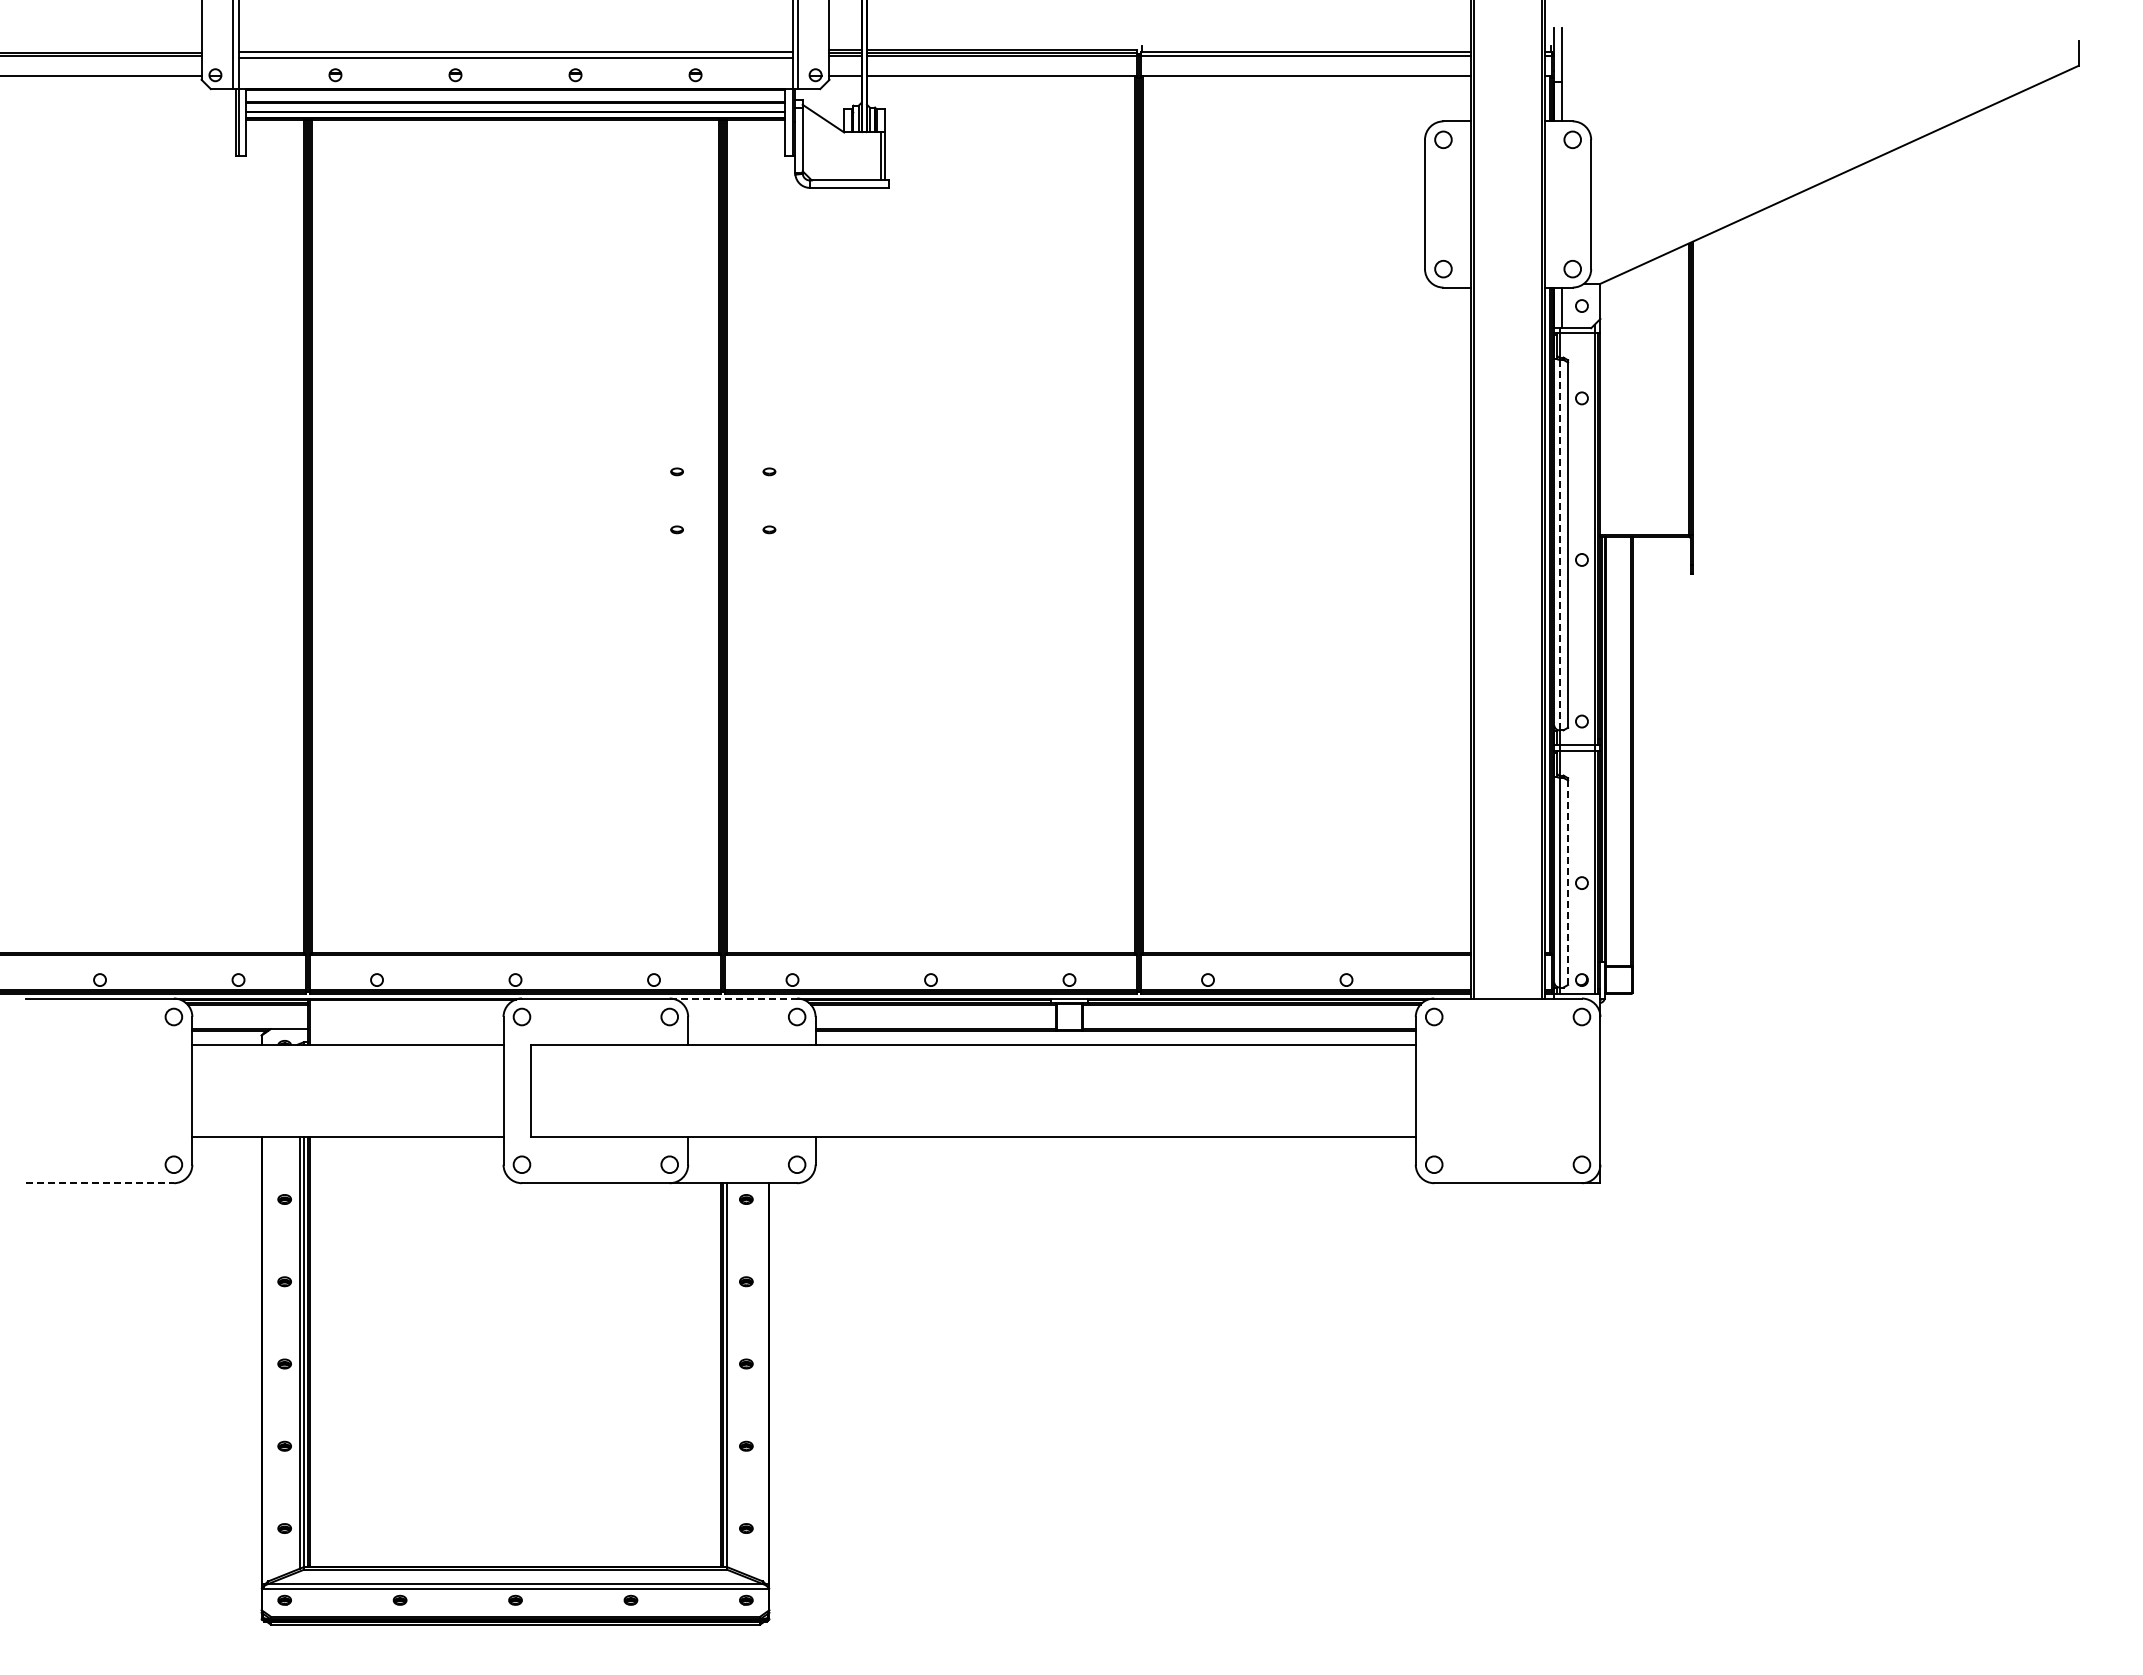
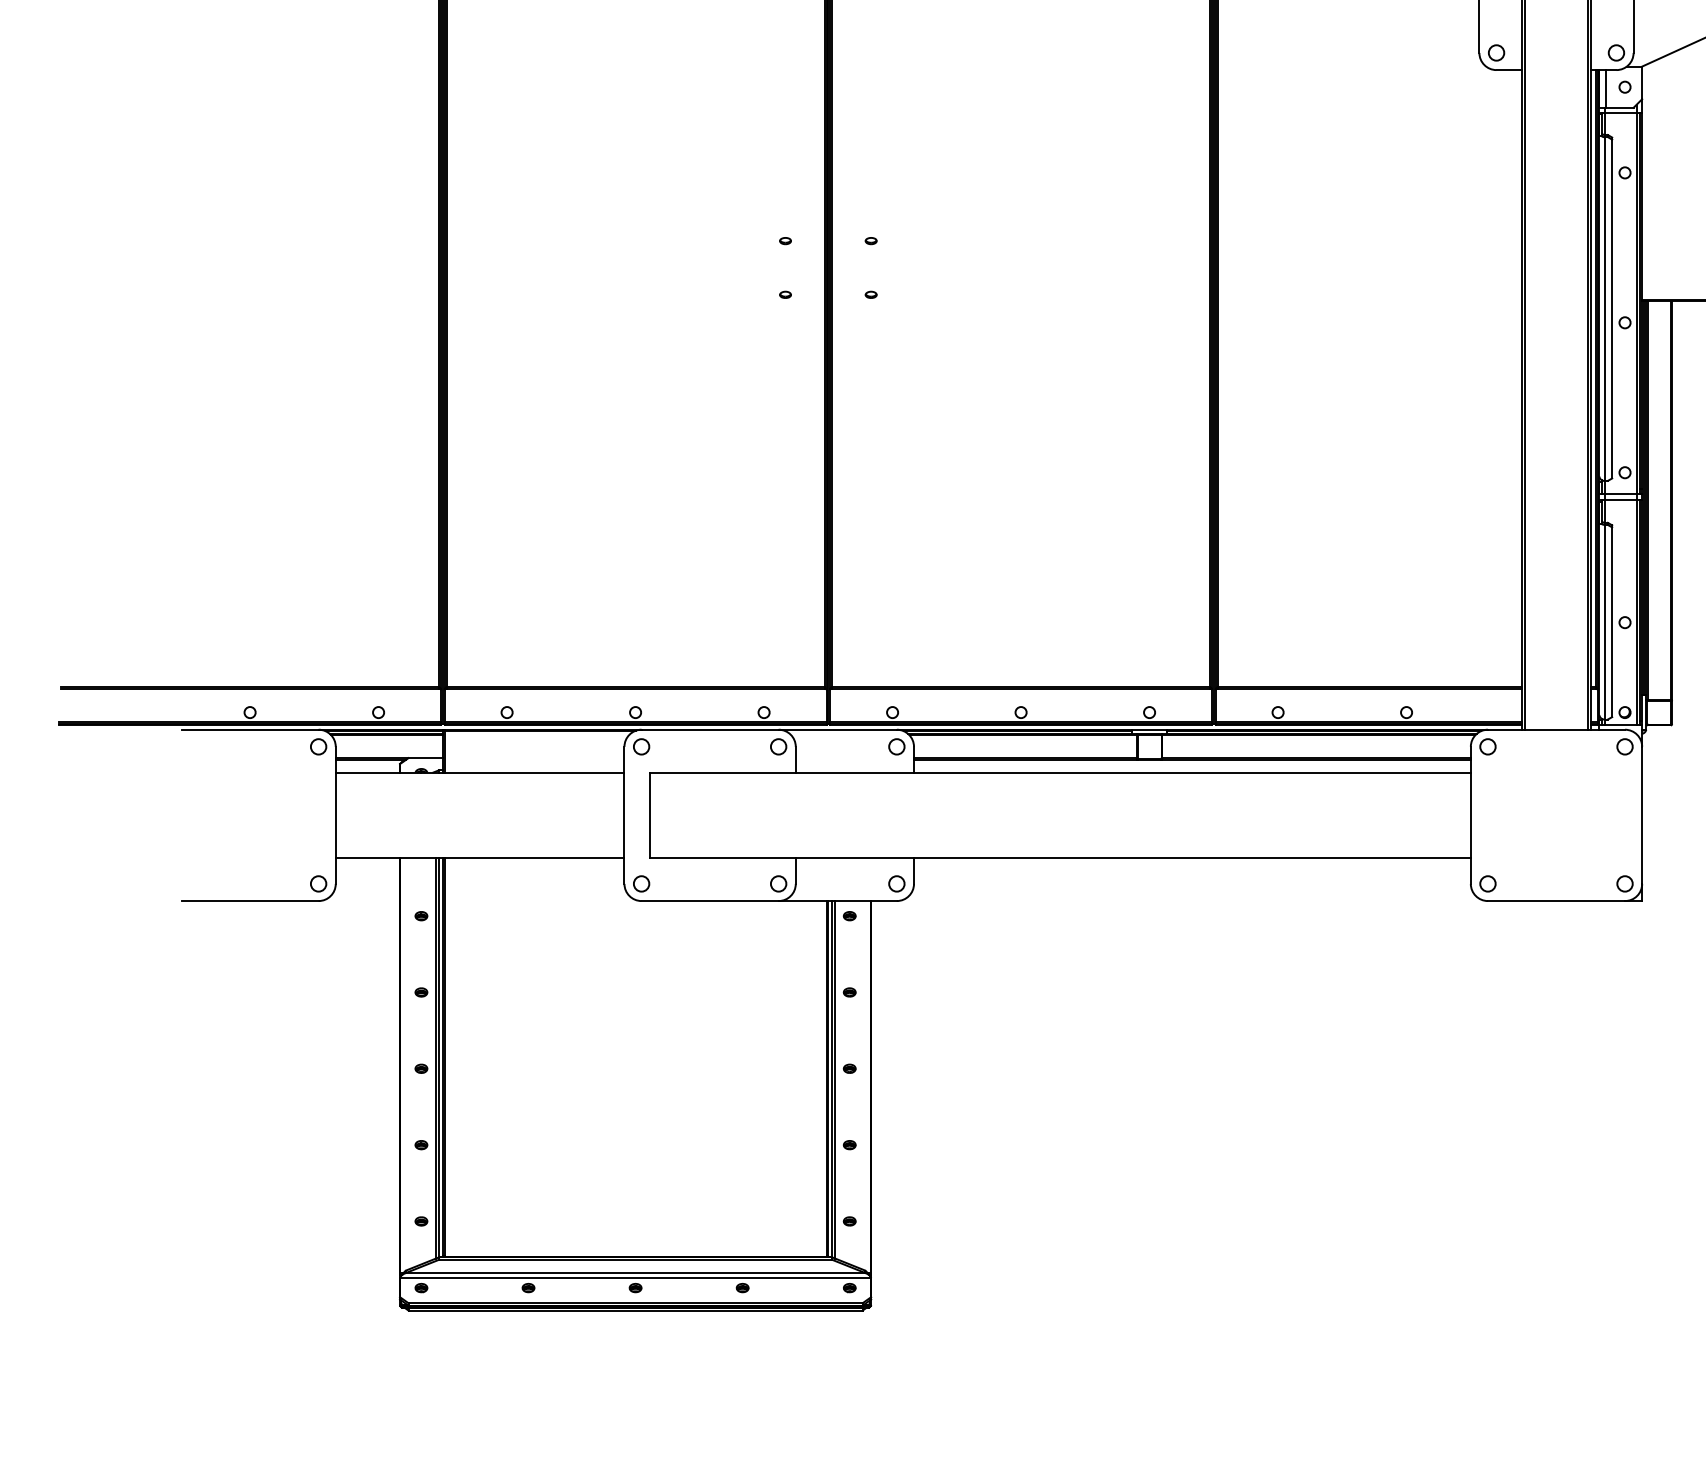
line: (1560, 544) -> (1605, 308), dashed -> solid
line: (1568, 882) -> (1612, 622), dashed -> solid
line: (733, 998) -> (837, 729), dashed -> solid
line: (100, 1183) -> (250, 901), dashed -> solid
line: (730, 1375) -> (835, 1079), added

